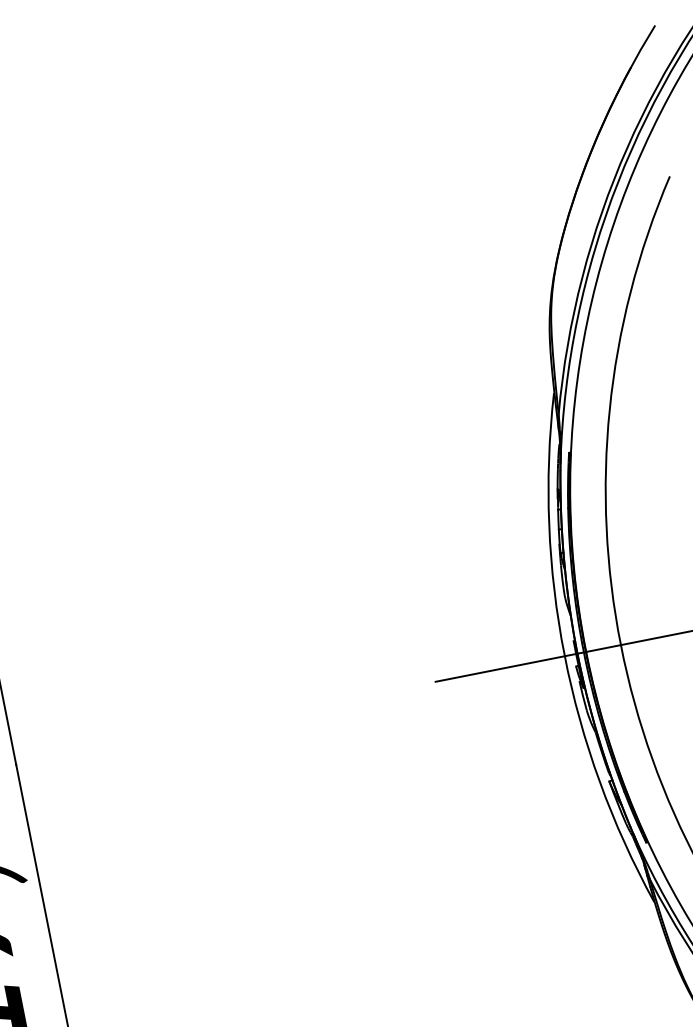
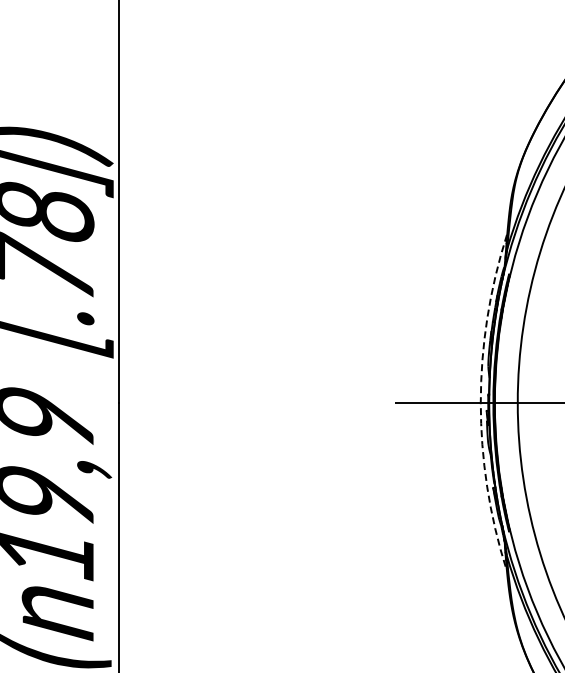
arc: (564, 655) -> (480, 402), solid -> dashed

